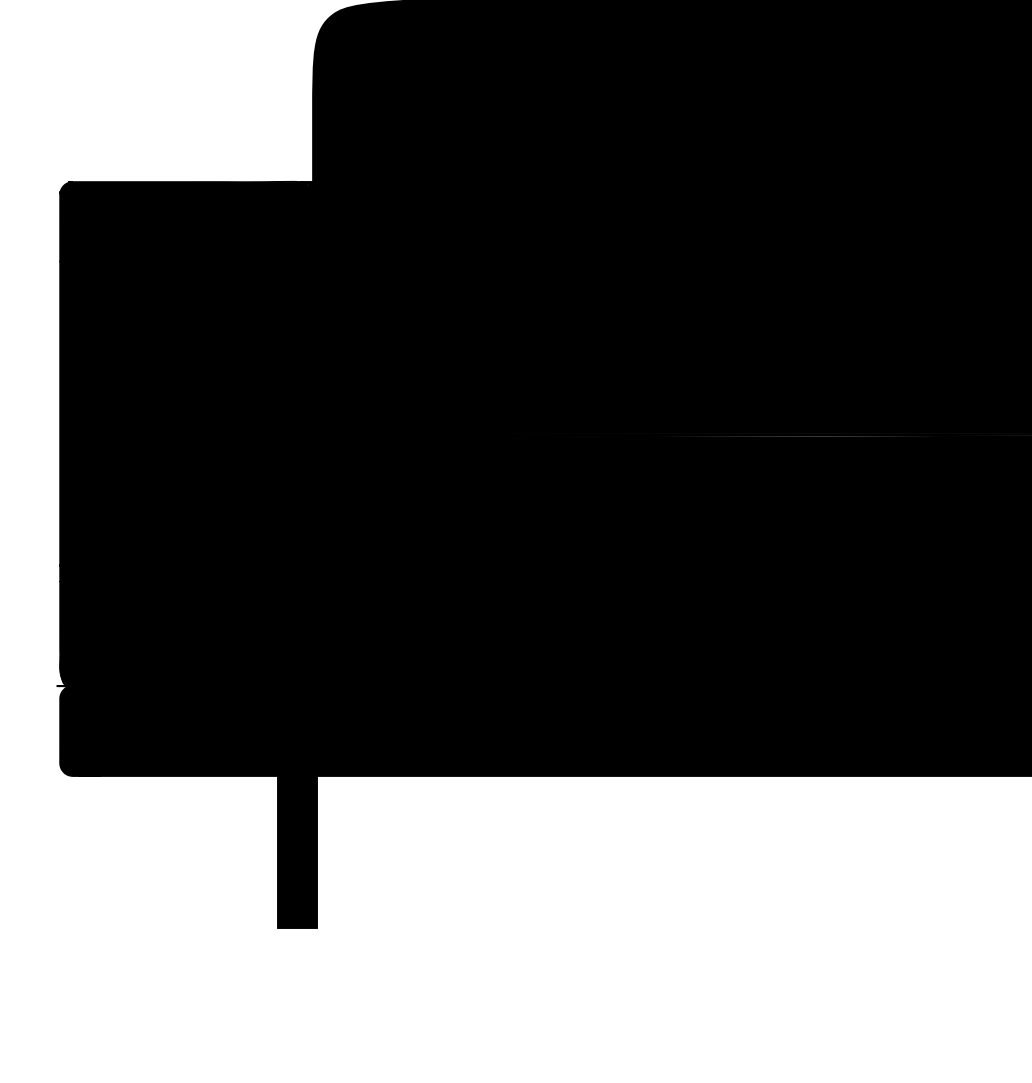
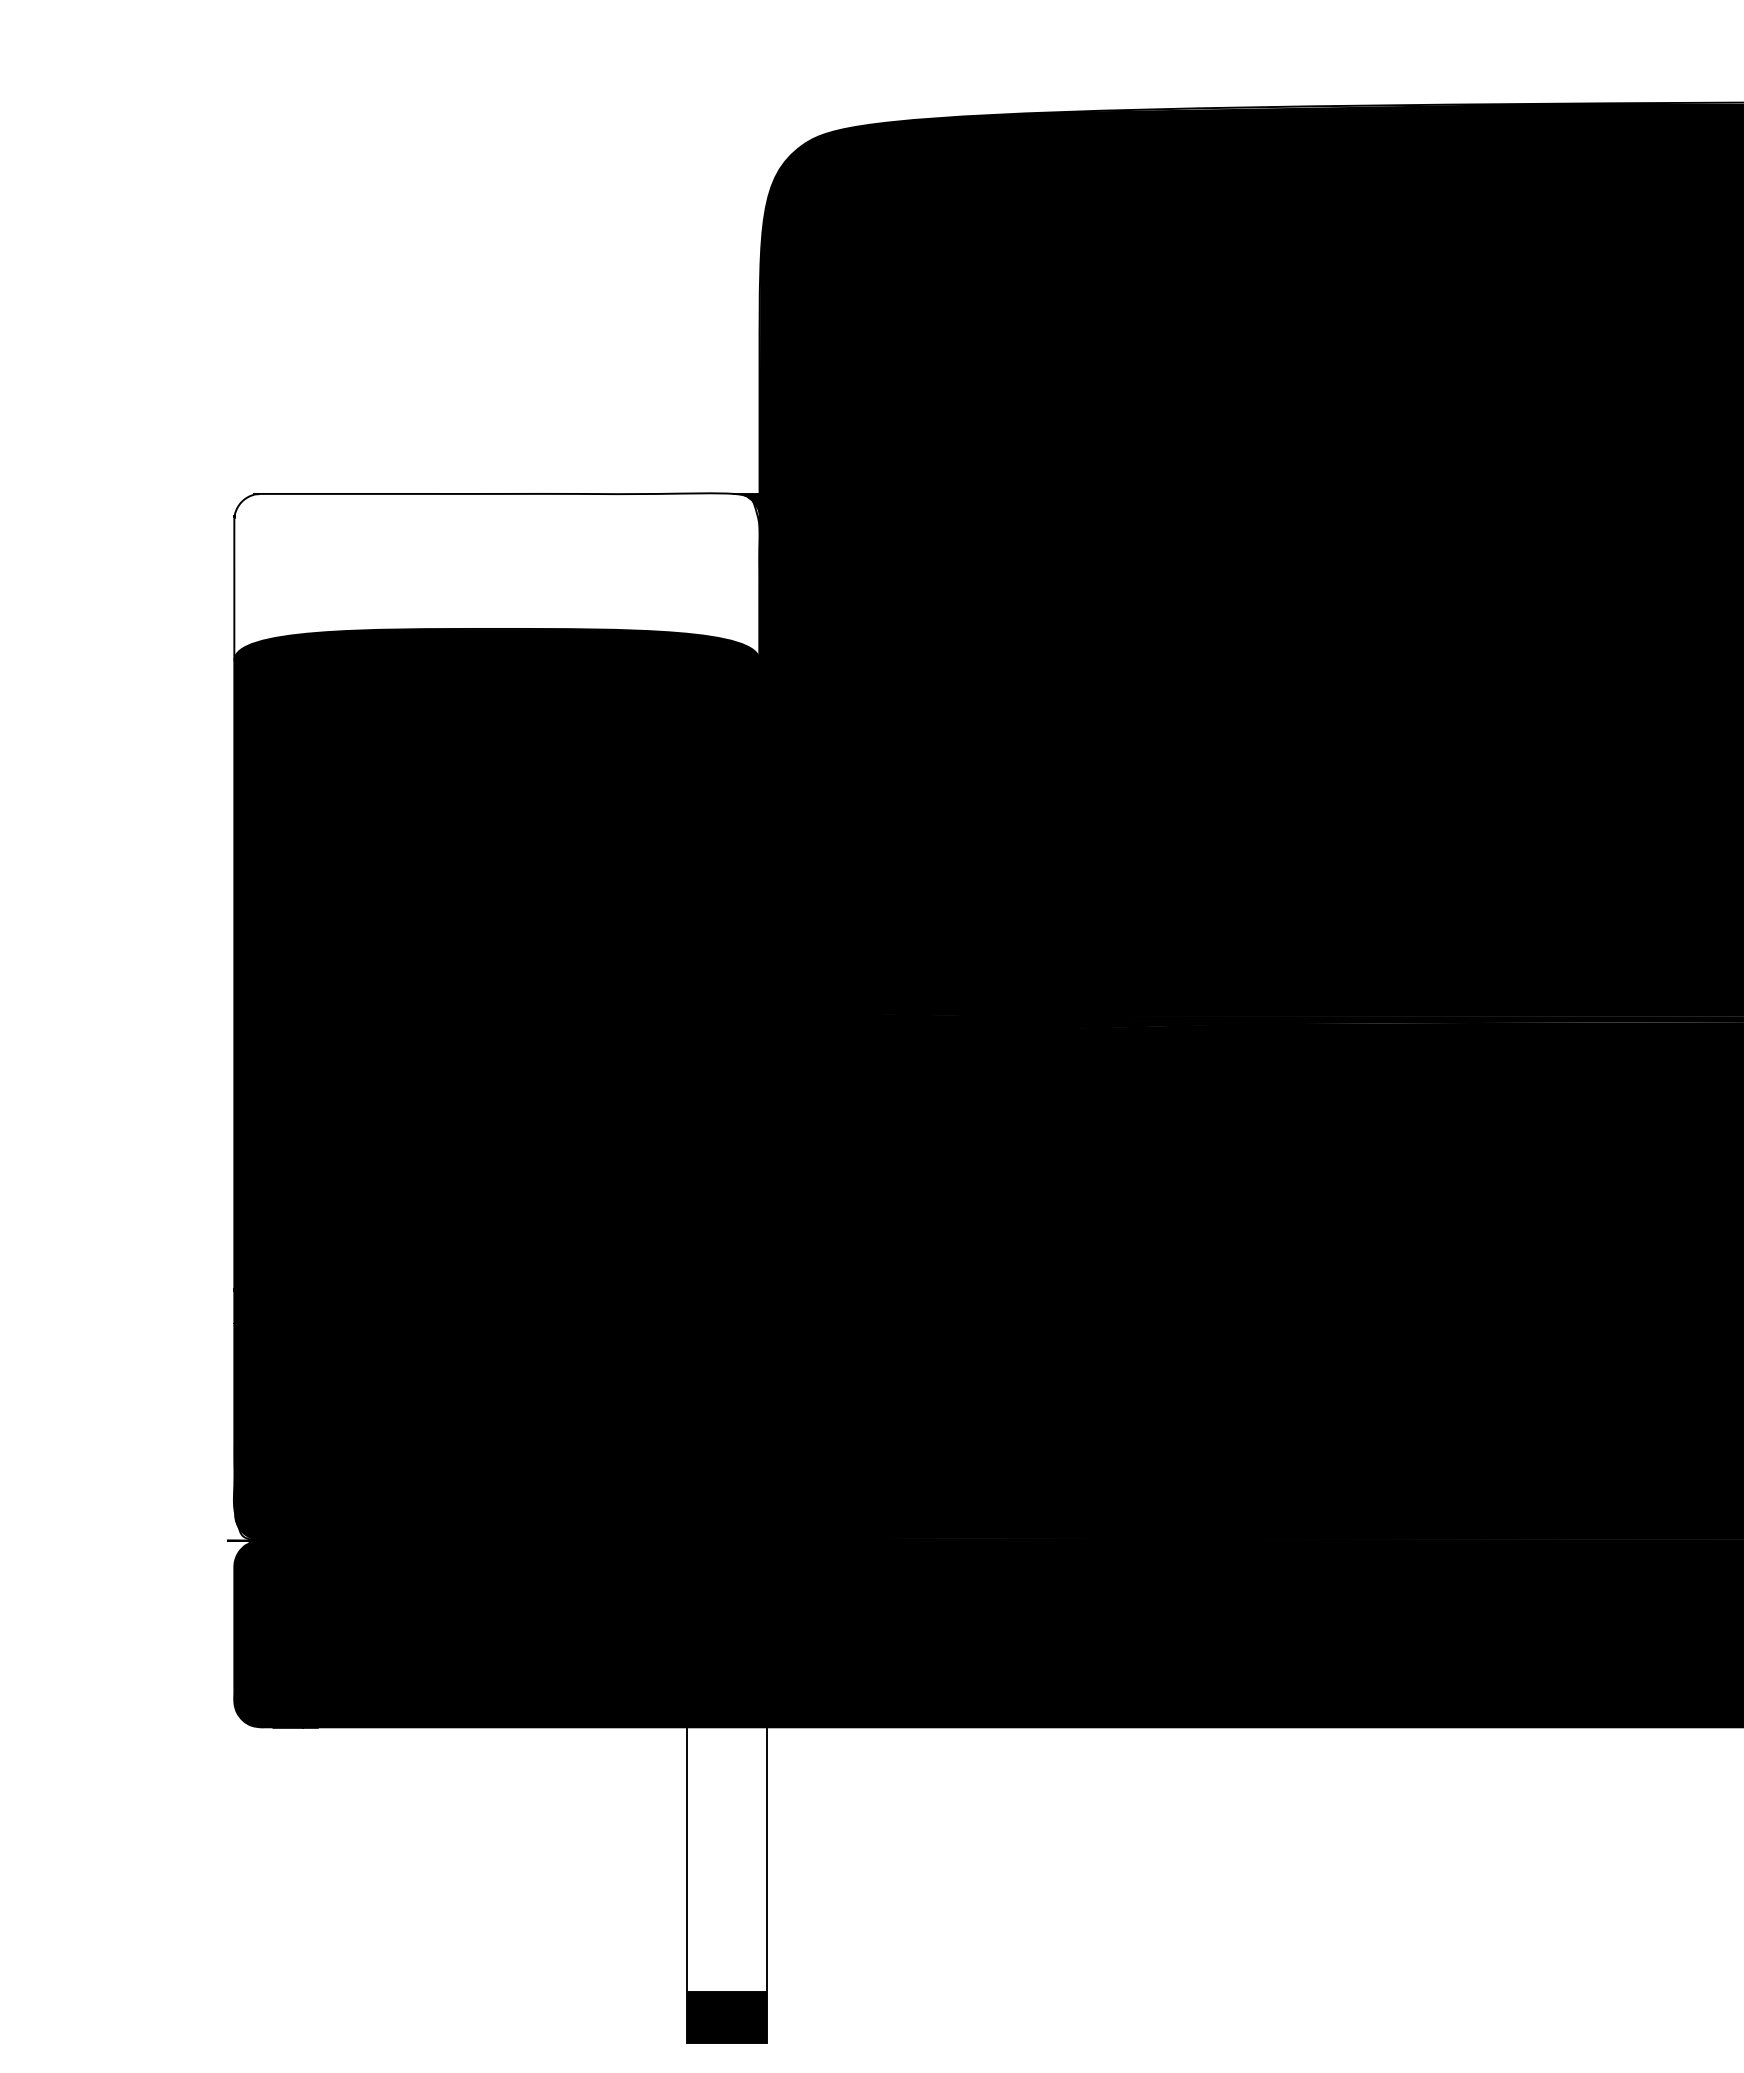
fill: (186, 222) -> (496, 577), removed
fill: (297, 839) -> (727, 1859), removed

